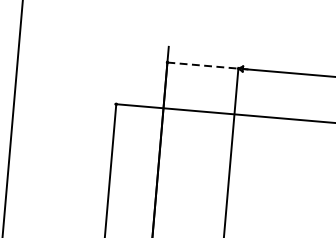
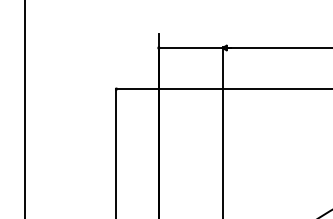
line: (202, 66) -> (190, 48), dashed -> solid

